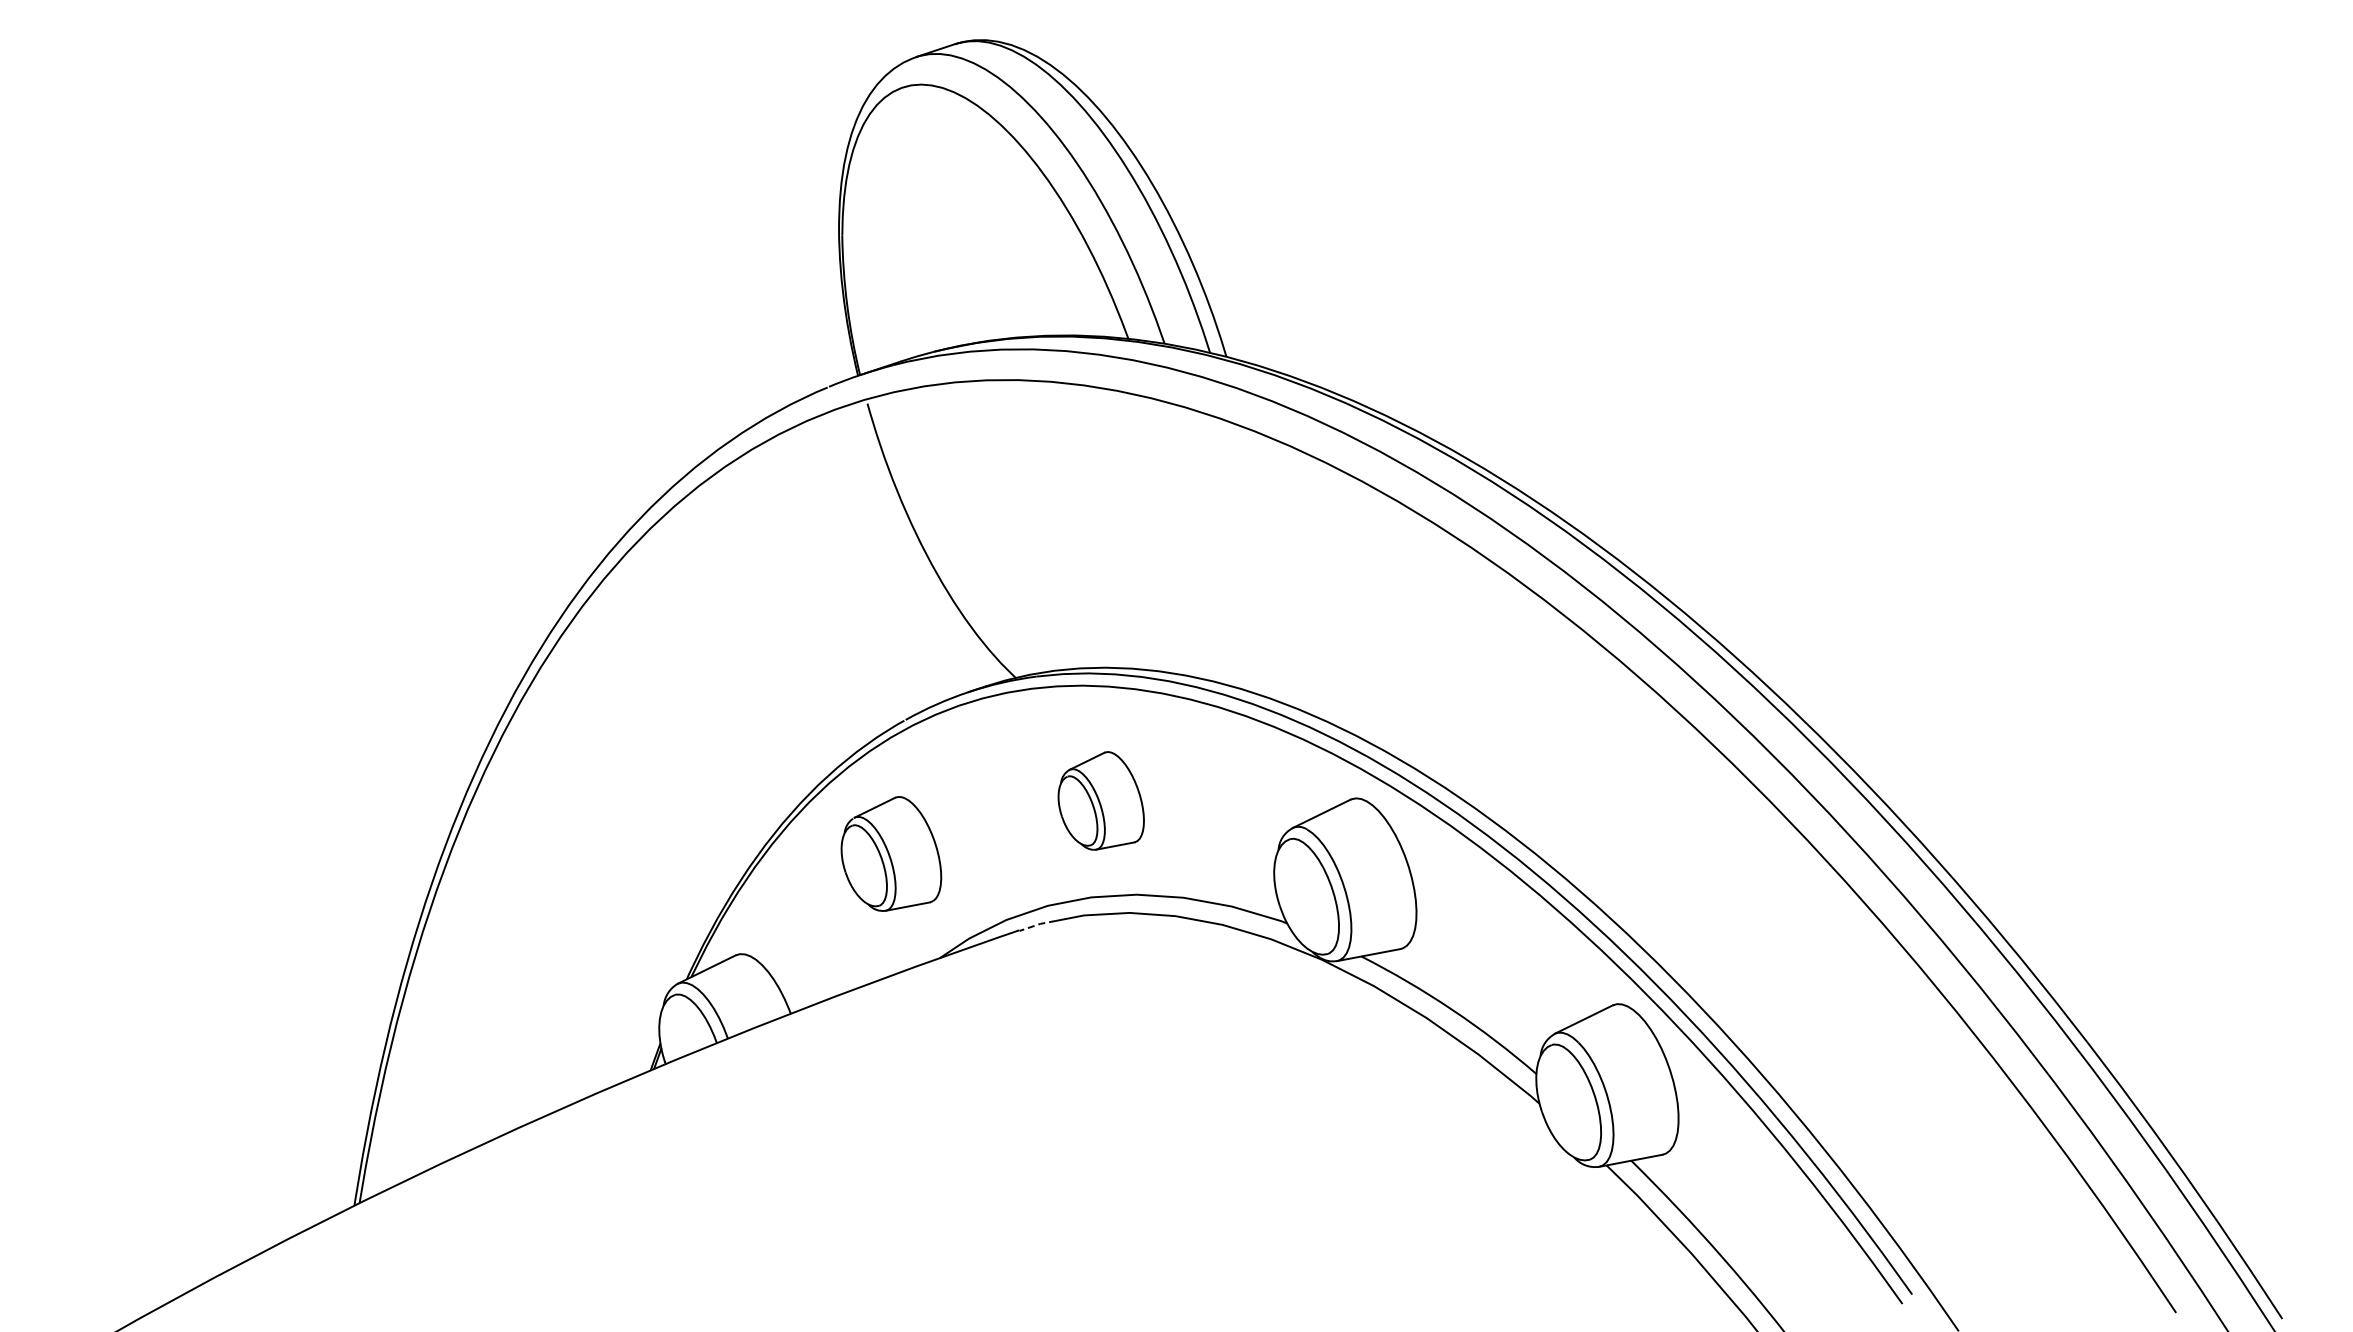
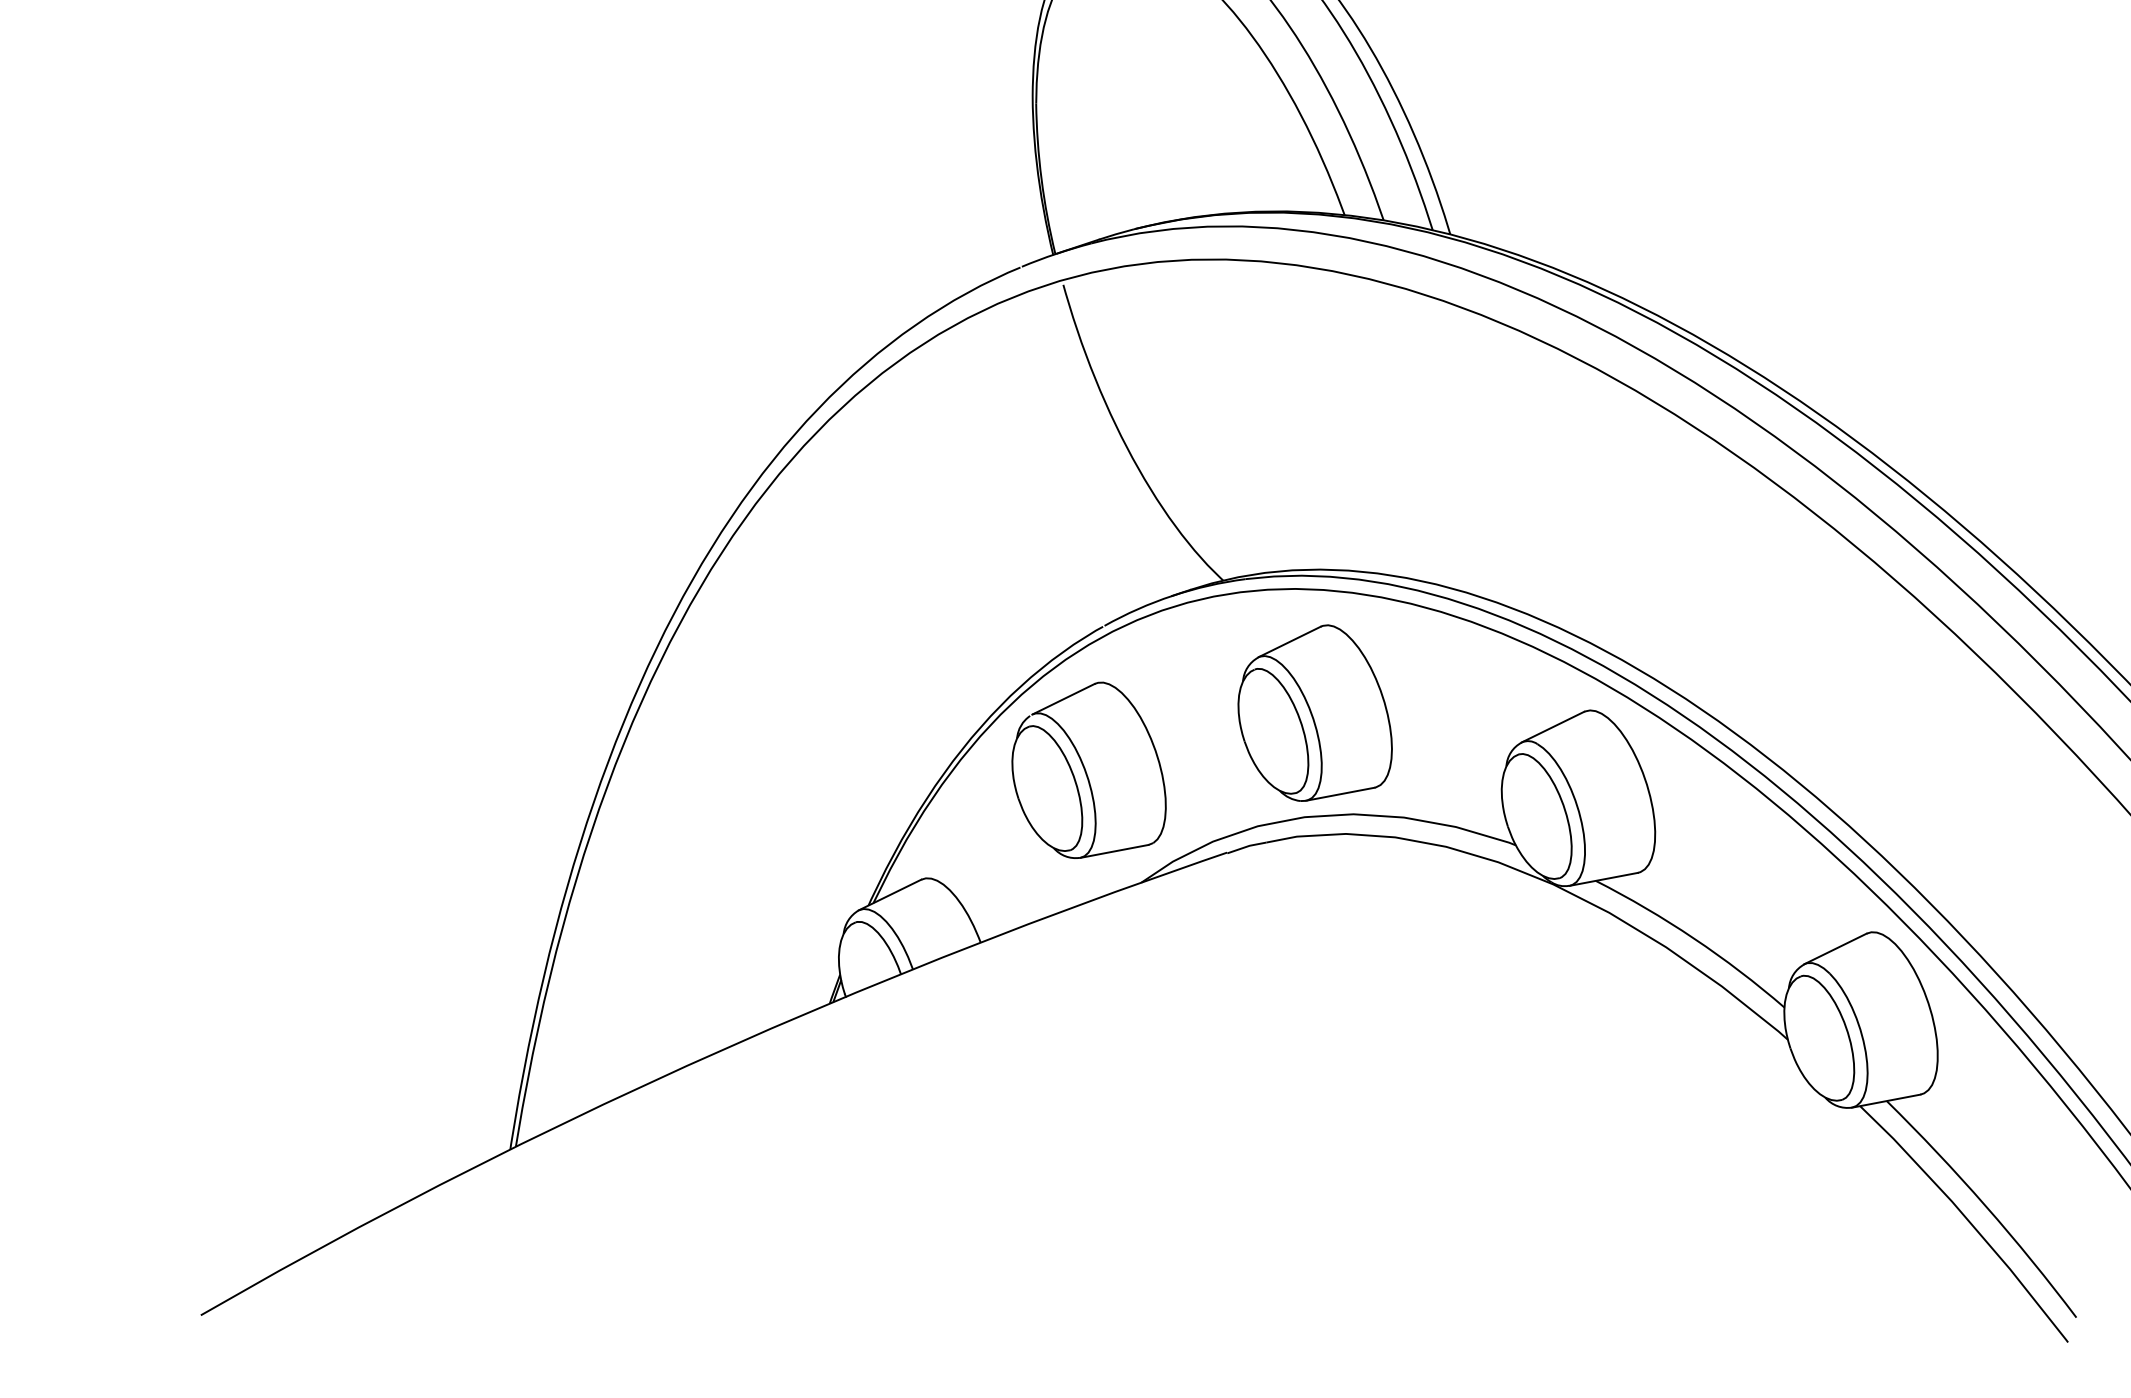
part: (1101, 800) -> (1315, 712), size x1.67
part: (891, 853) -> (1089, 769), size x1.43
line: (1037, 924) -> (1246, 846), dashed -> solid

